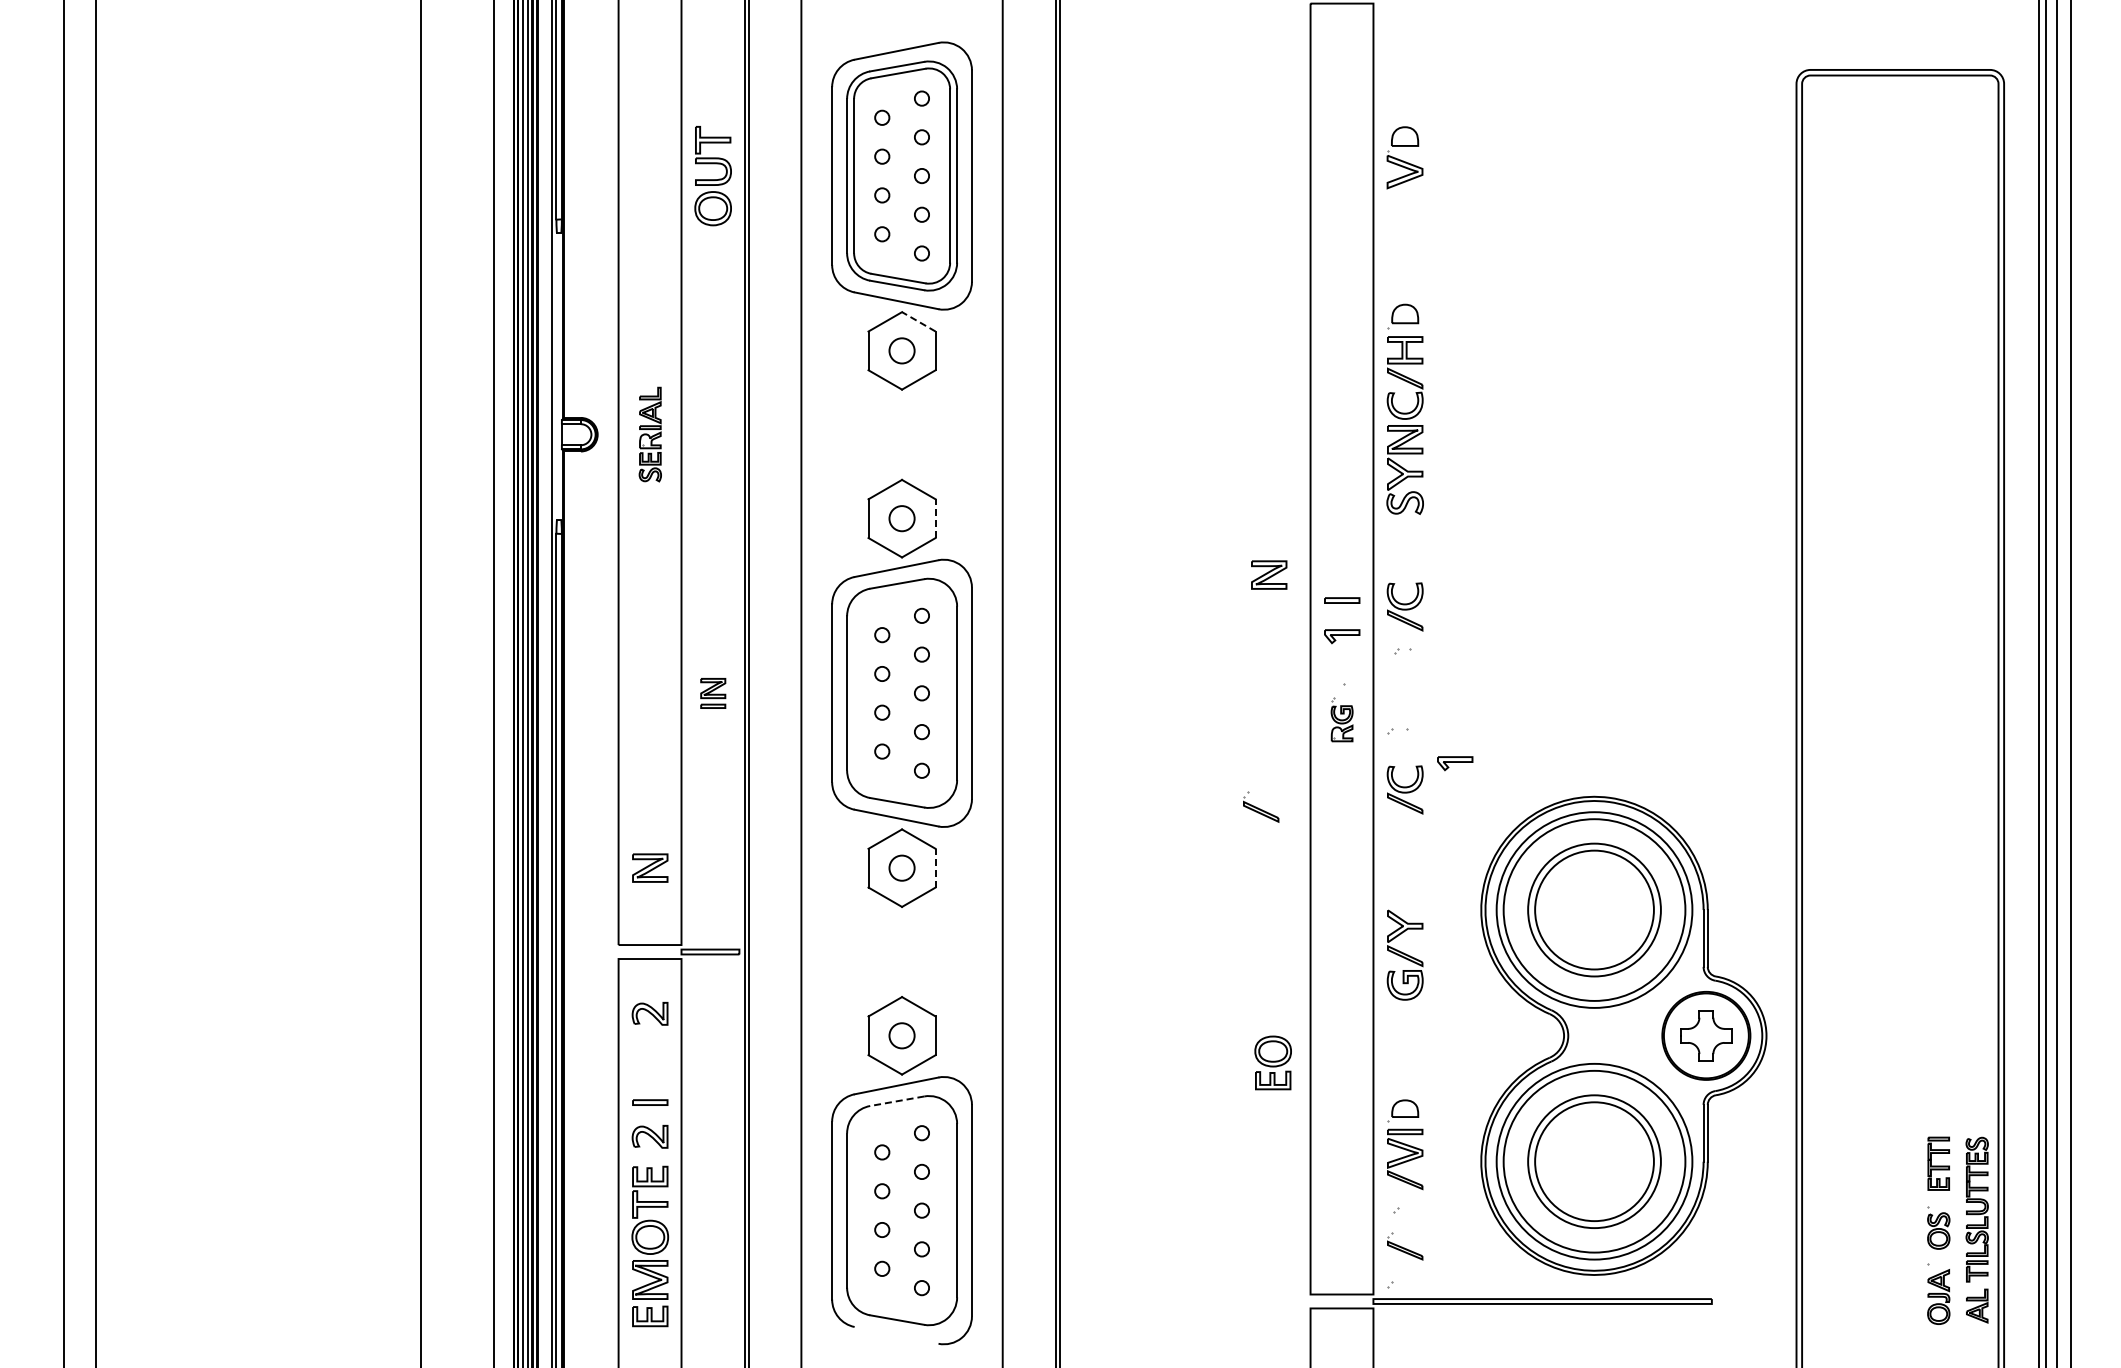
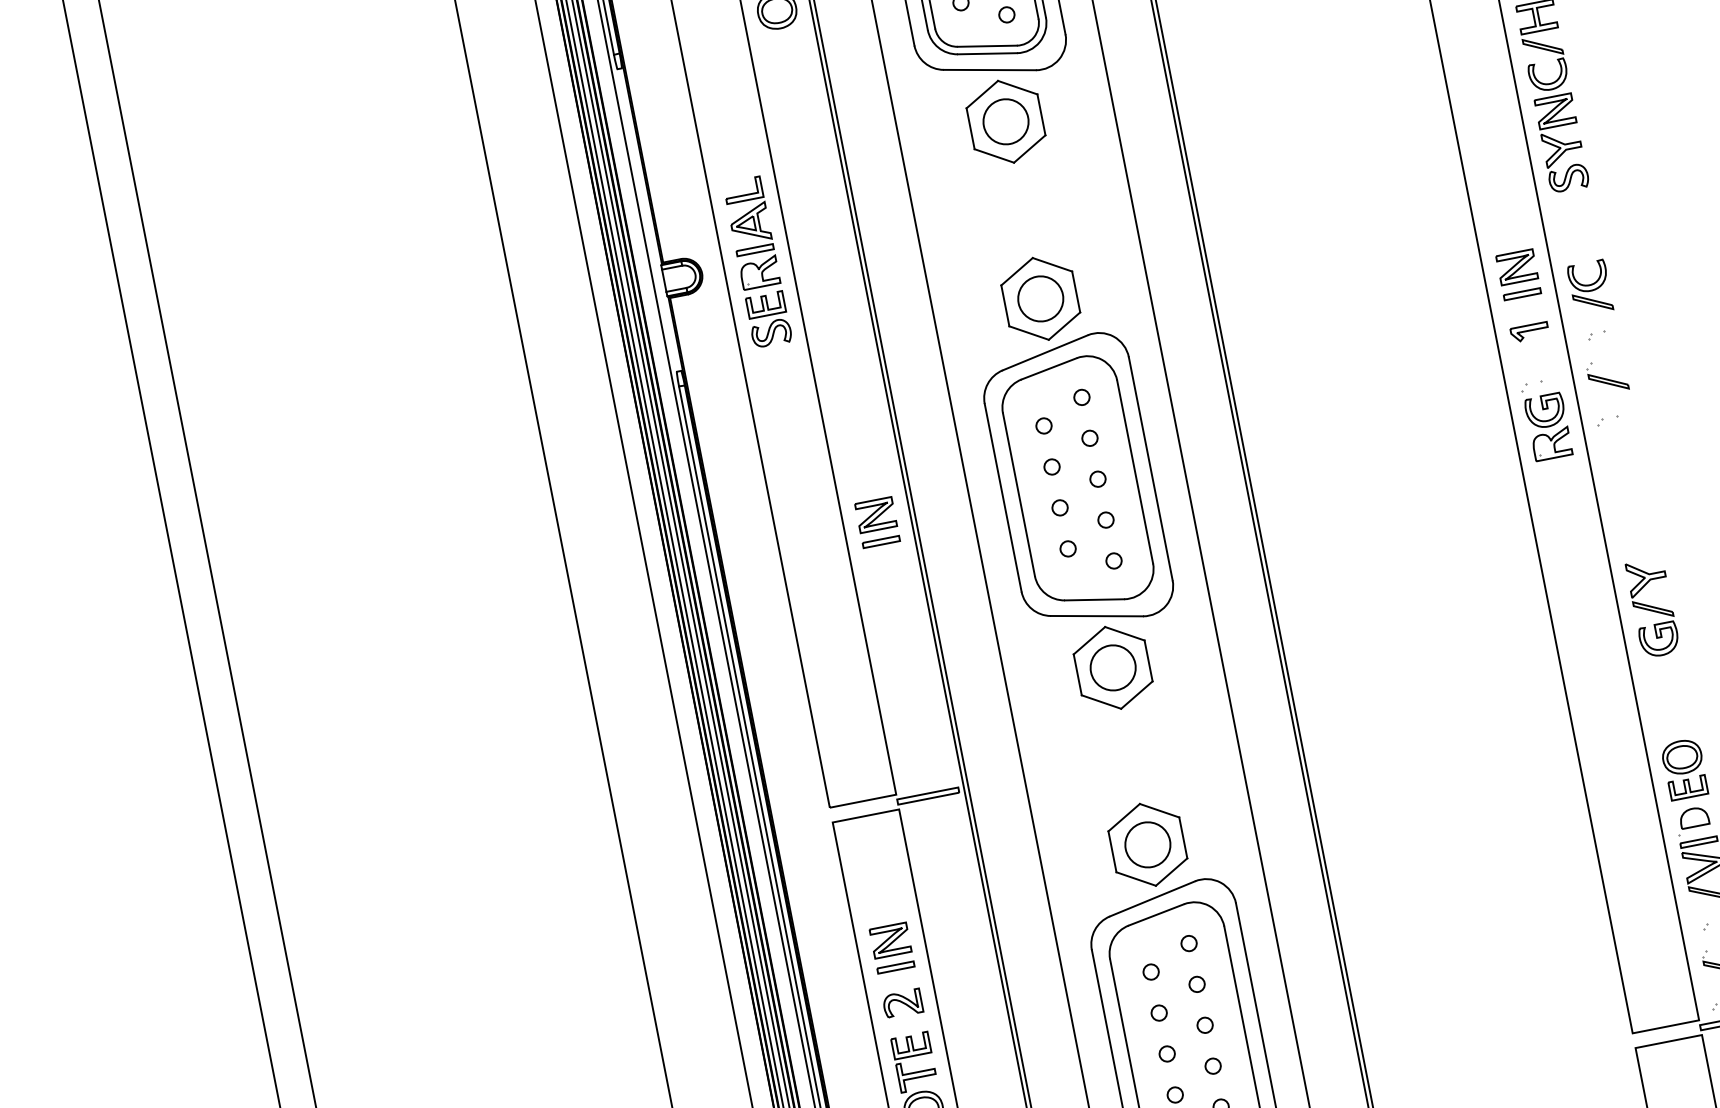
line: (918, 321) -> (1017, 87), dashed -> solid
circle: (902, 350) -> (1006, 121), size x1.67
part: (650, 434) -> (757, 262), size x1.67
circle: (902, 518) -> (1041, 298), size x1.67
line: (935, 518) -> (1076, 291), dashed -> solid
part: (1269, 574) -> (1517, 266), moved
part: (713, 693) -> (877, 522), size x1.43
part: (1341, 719) -> (1546, 419), size x1.67
part: (1455, 763) -> (1675, 442), removed
part: (1404, 789) -> (1627, 480), removed
part: (1261, 806) -> (1607, 376), moved
part: (650, 867) -> (890, 939), moved
line: (935, 867) -> (1148, 660), dashed -> solid
circle: (902, 868) -> (1113, 668), size x1.67
part: (1404, 954) -> (1652, 607), moved
part: (649, 1013) -> (876, 873), removed
circle: (902, 1035) -> (1148, 844), size x1.67
part: (1272, 1062) -> (1683, 768), moved
line: (896, 1101) -> (1155, 915), dashed -> solid

